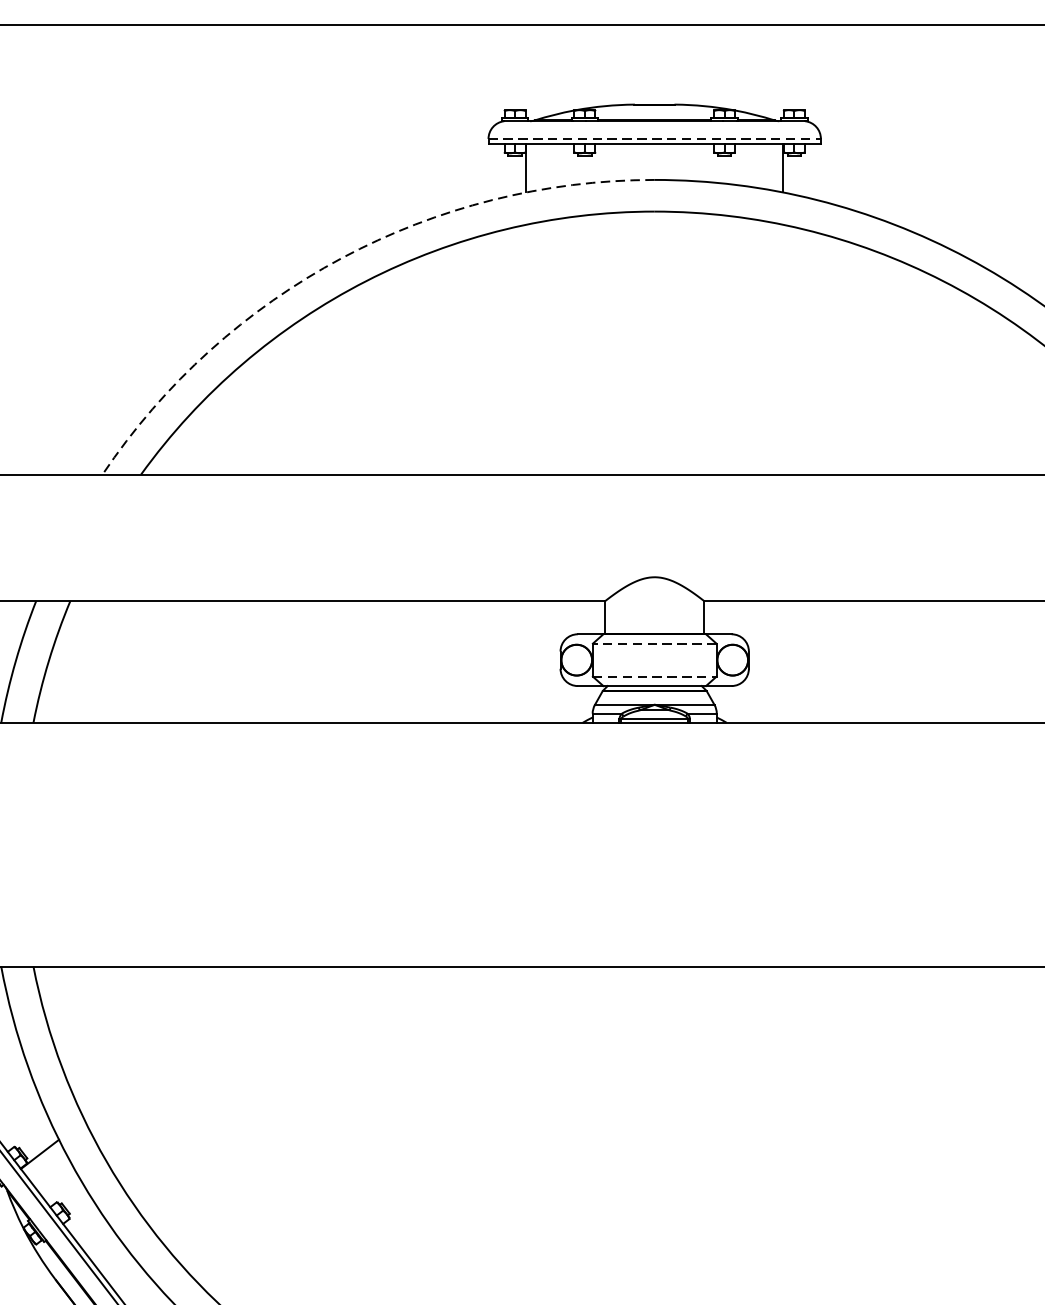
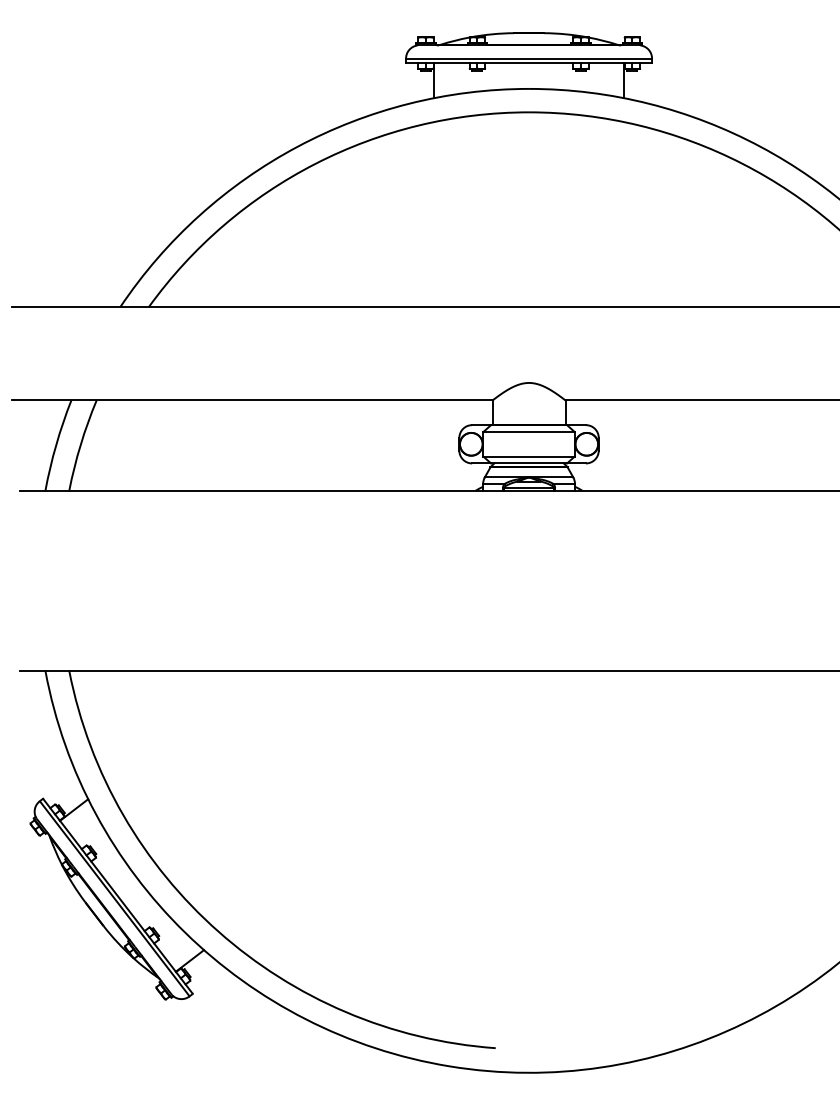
line: (655, 138) -> (529, 58), dashed -> solid
arc: (341, 257) -> (297, 146), dashed -> solid
line: (655, 644) -> (529, 432), dashed -> solid
line: (655, 676) -> (529, 456), dashed -> solid

